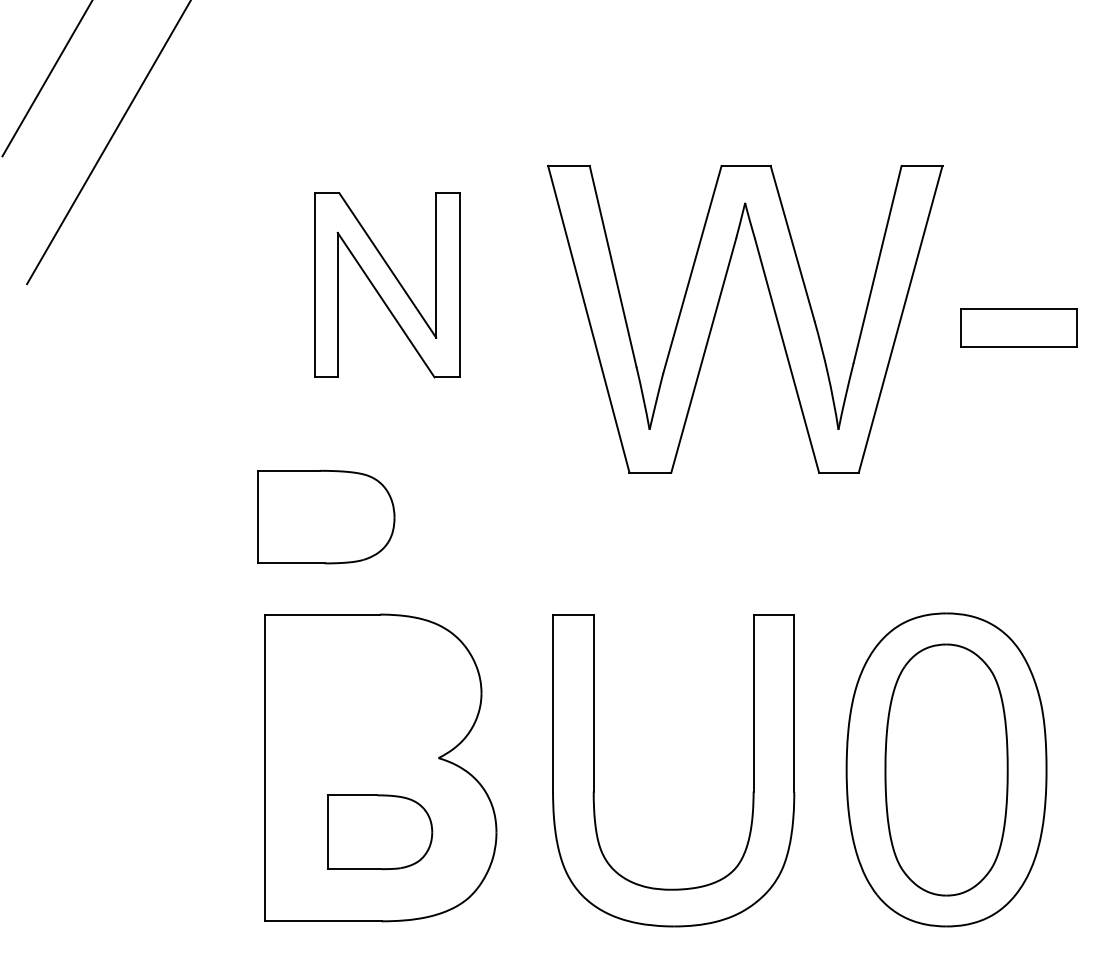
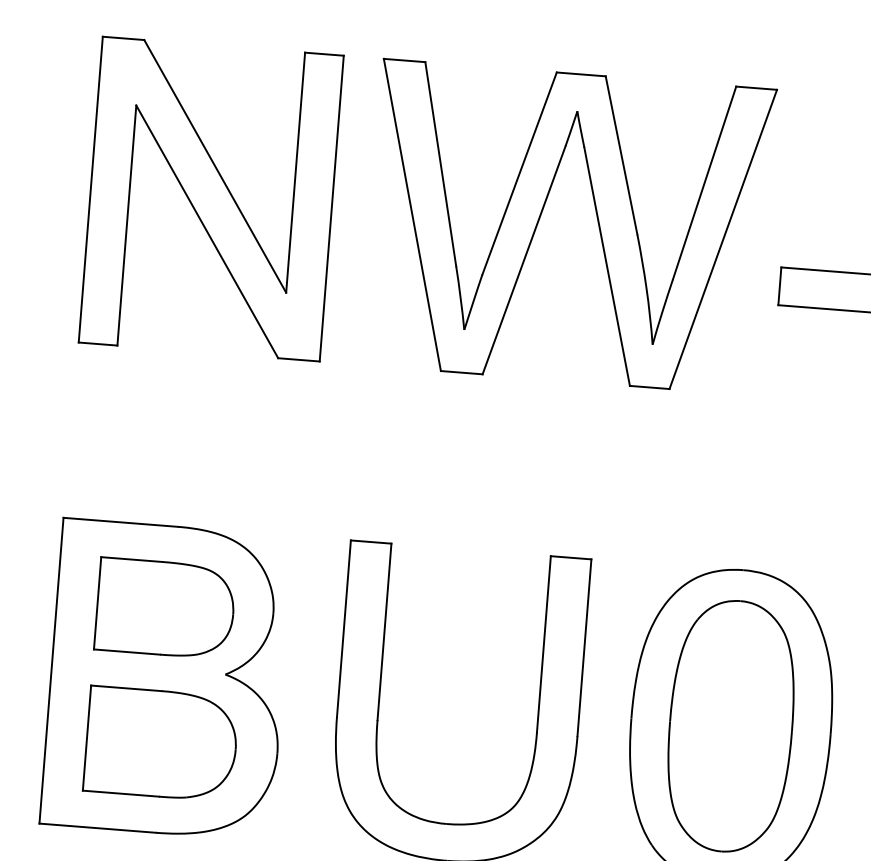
part: (386, 285) -> (210, 199), size x1.67
part: (717, 310) -> (541, 216), moved
part: (326, 517) -> (165, 609), moved
part: (379, 831) -> (160, 743), size x1.43

